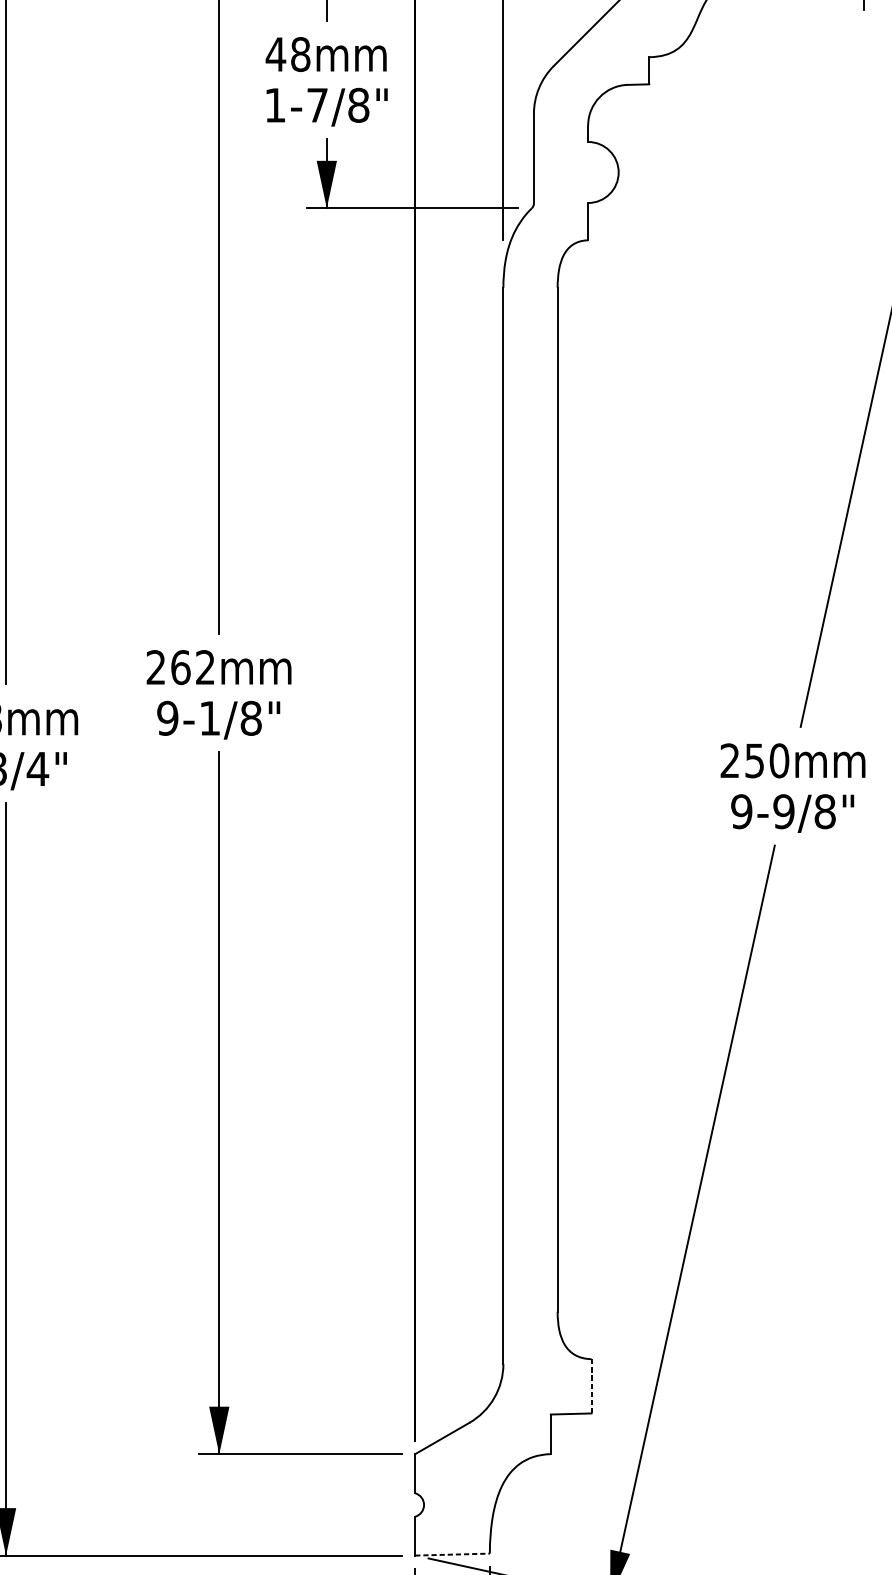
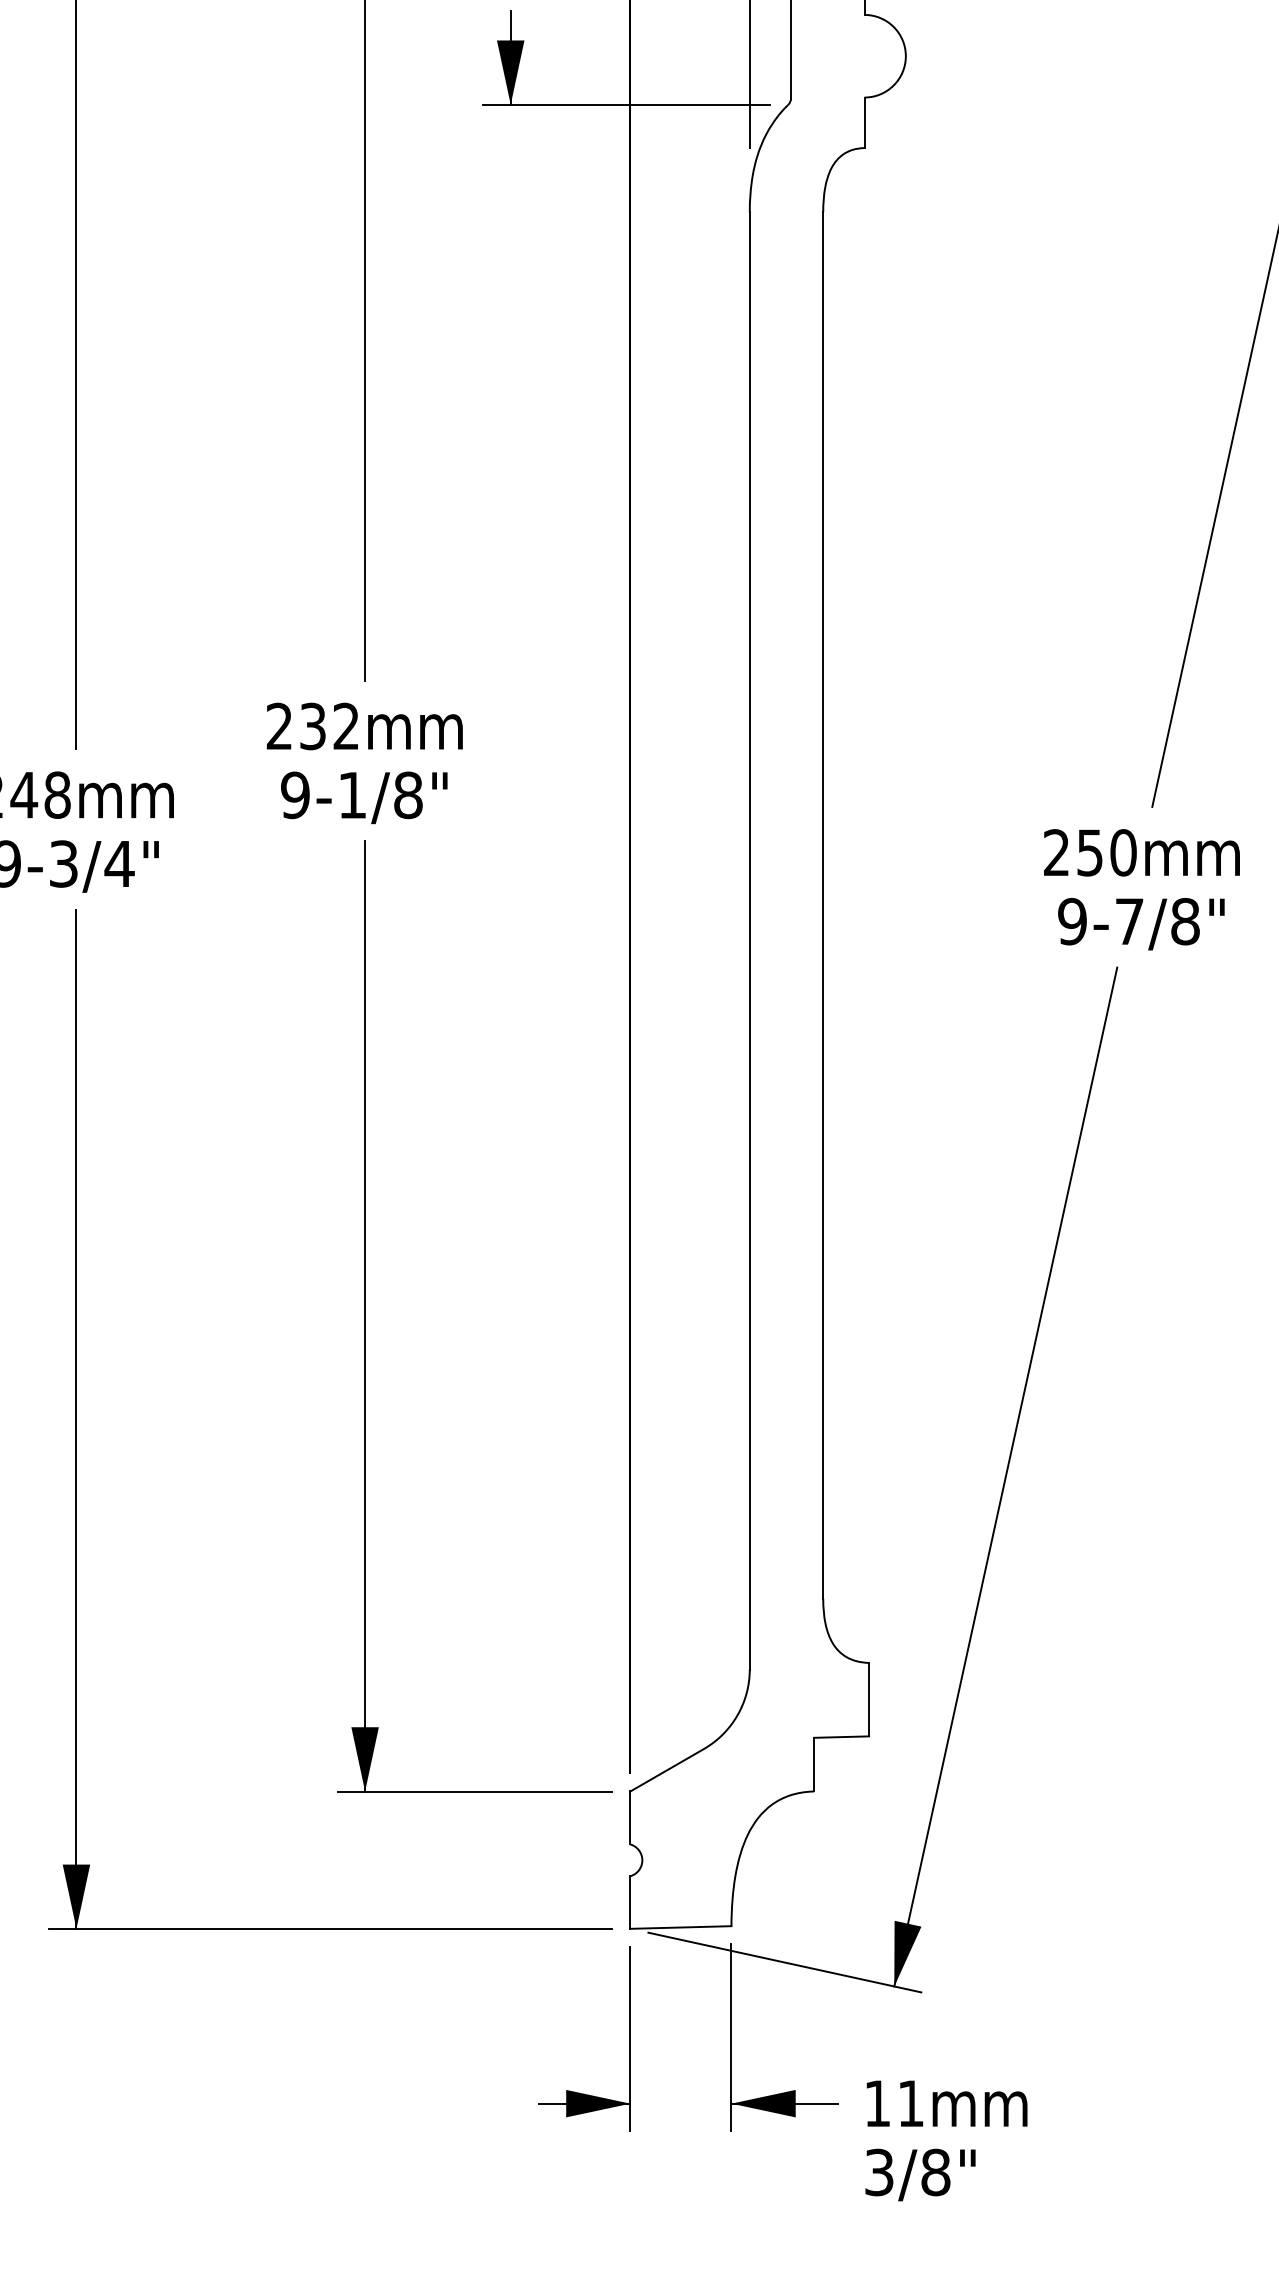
text: (181, 667) -> (313, 726), 262 -> 232
text: (783, 811) -> (1129, 921), 9-9/8" -> 9-7/8"
line: (591, 1386) -> (869, 1699), dashed -> solid
line: (452, 1554) -> (680, 1927), dashed -> solid

